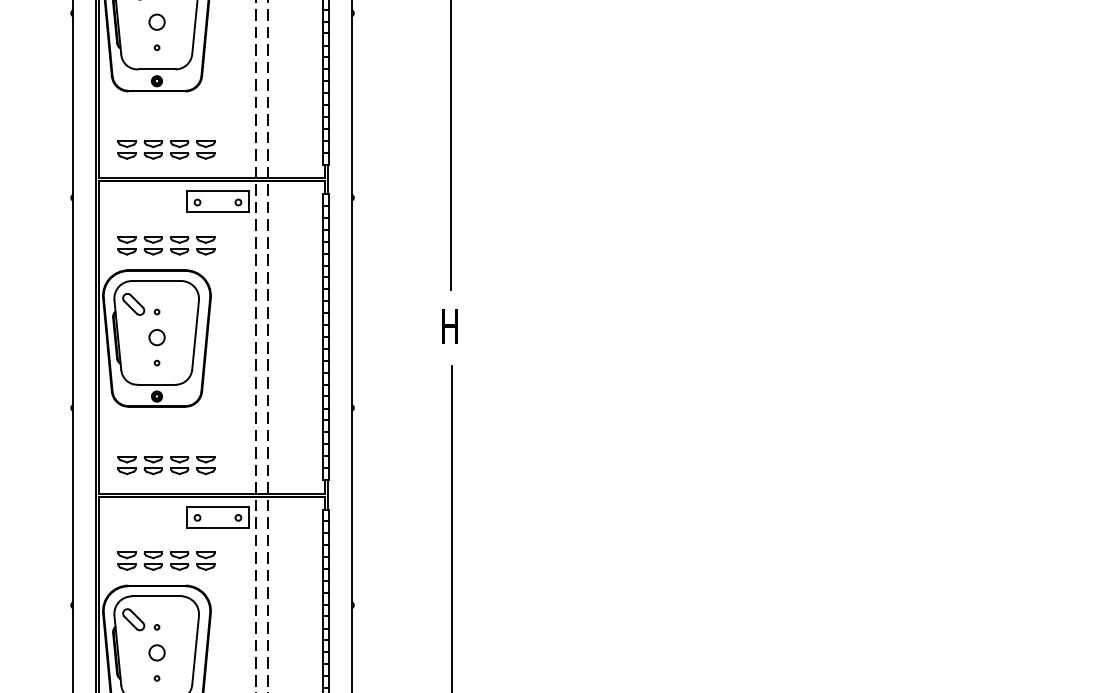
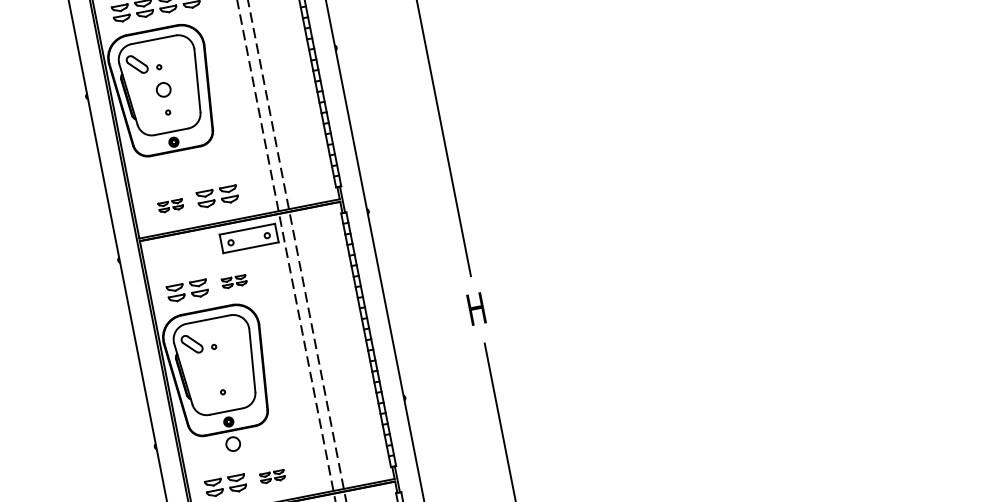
part: (139, 149) -> (170, 205), size x0.6
part: (192, 245) -> (234, 281), size x0.6
circle: (156, 337) -> (232, 444), moved
part: (192, 465) -> (272, 476), size x0.6

